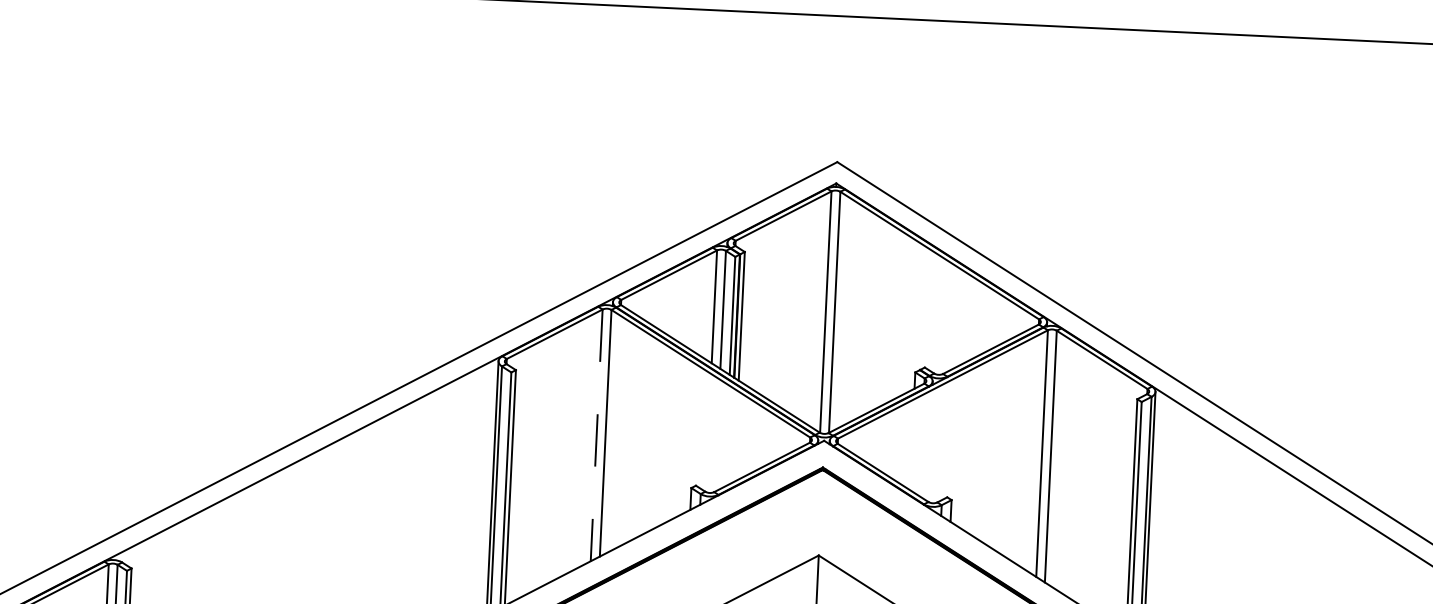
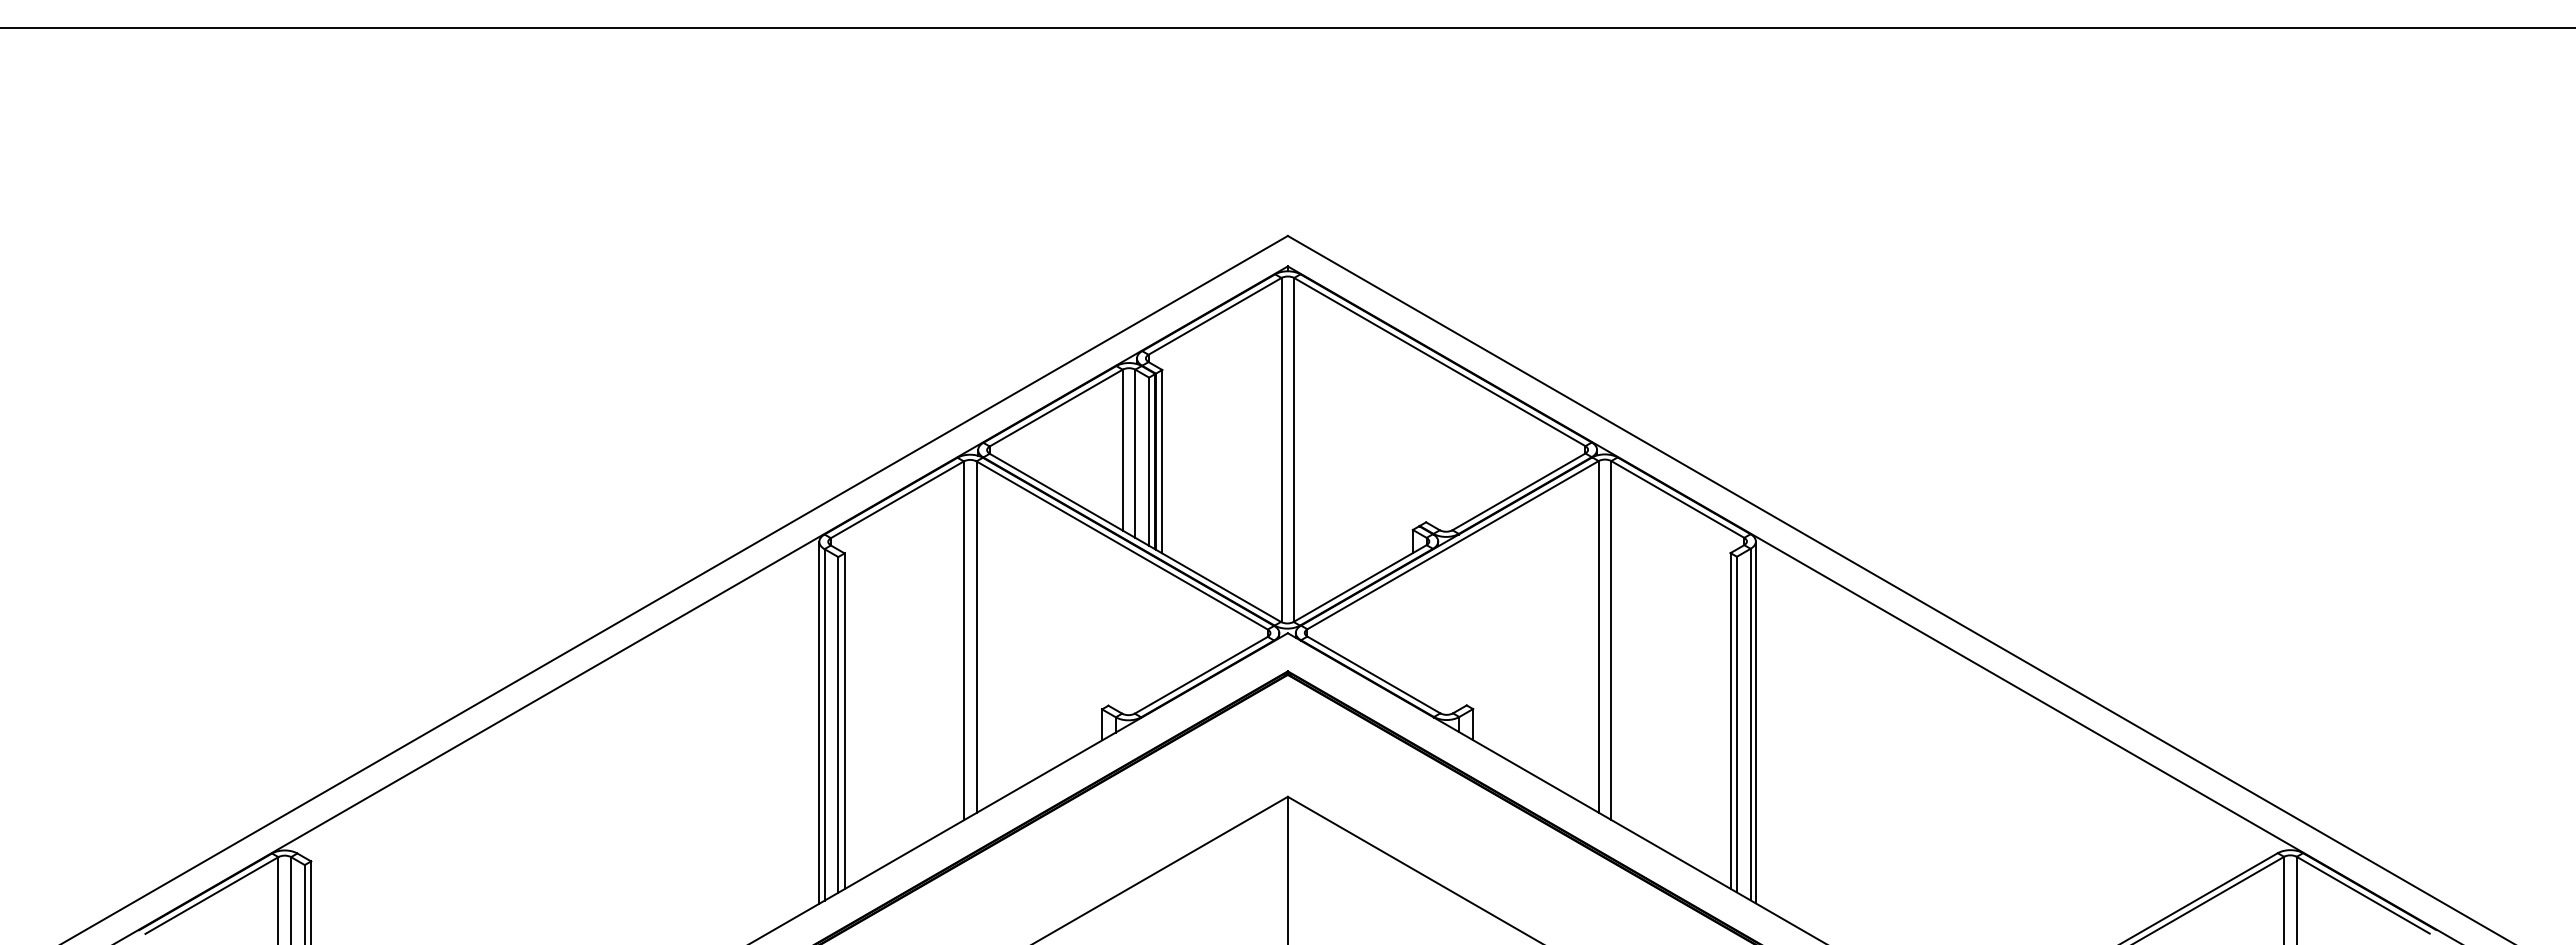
line: (596, 435) -> (963, 641), dashed -> solid

